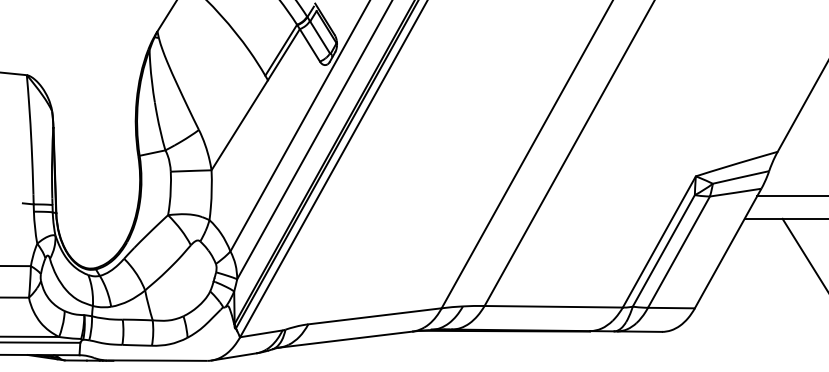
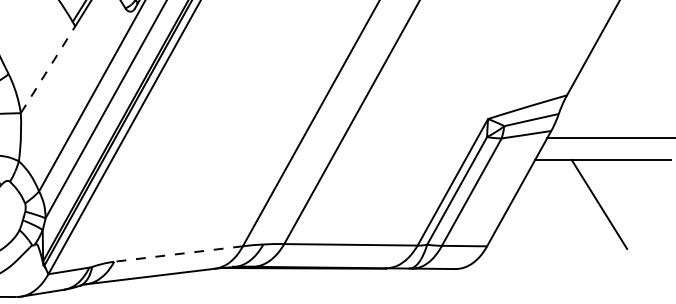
line: (240, 124) -> (48, 68), solid -> dashed
line: (374, 316) -> (178, 254), solid -> dashed

